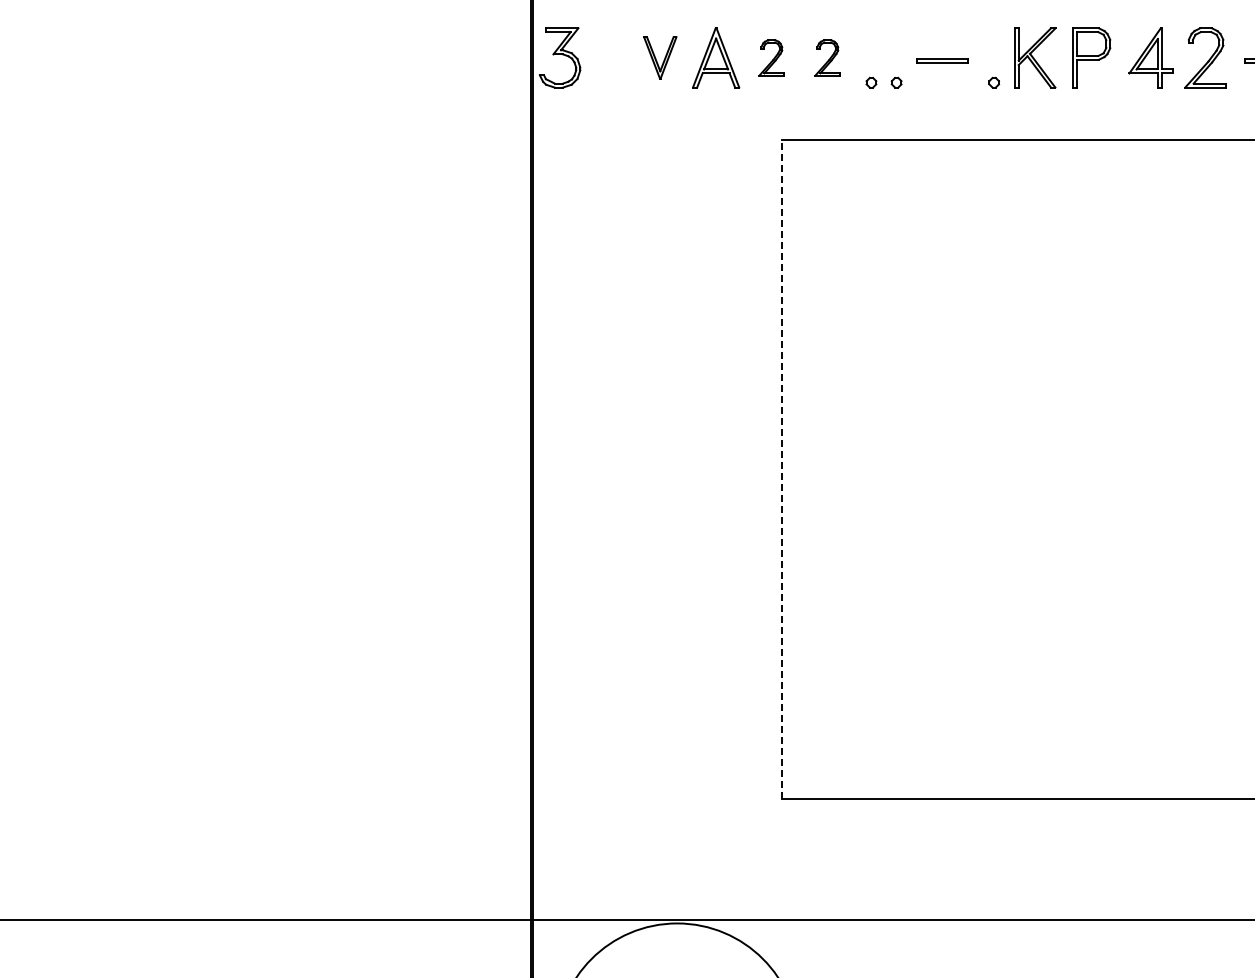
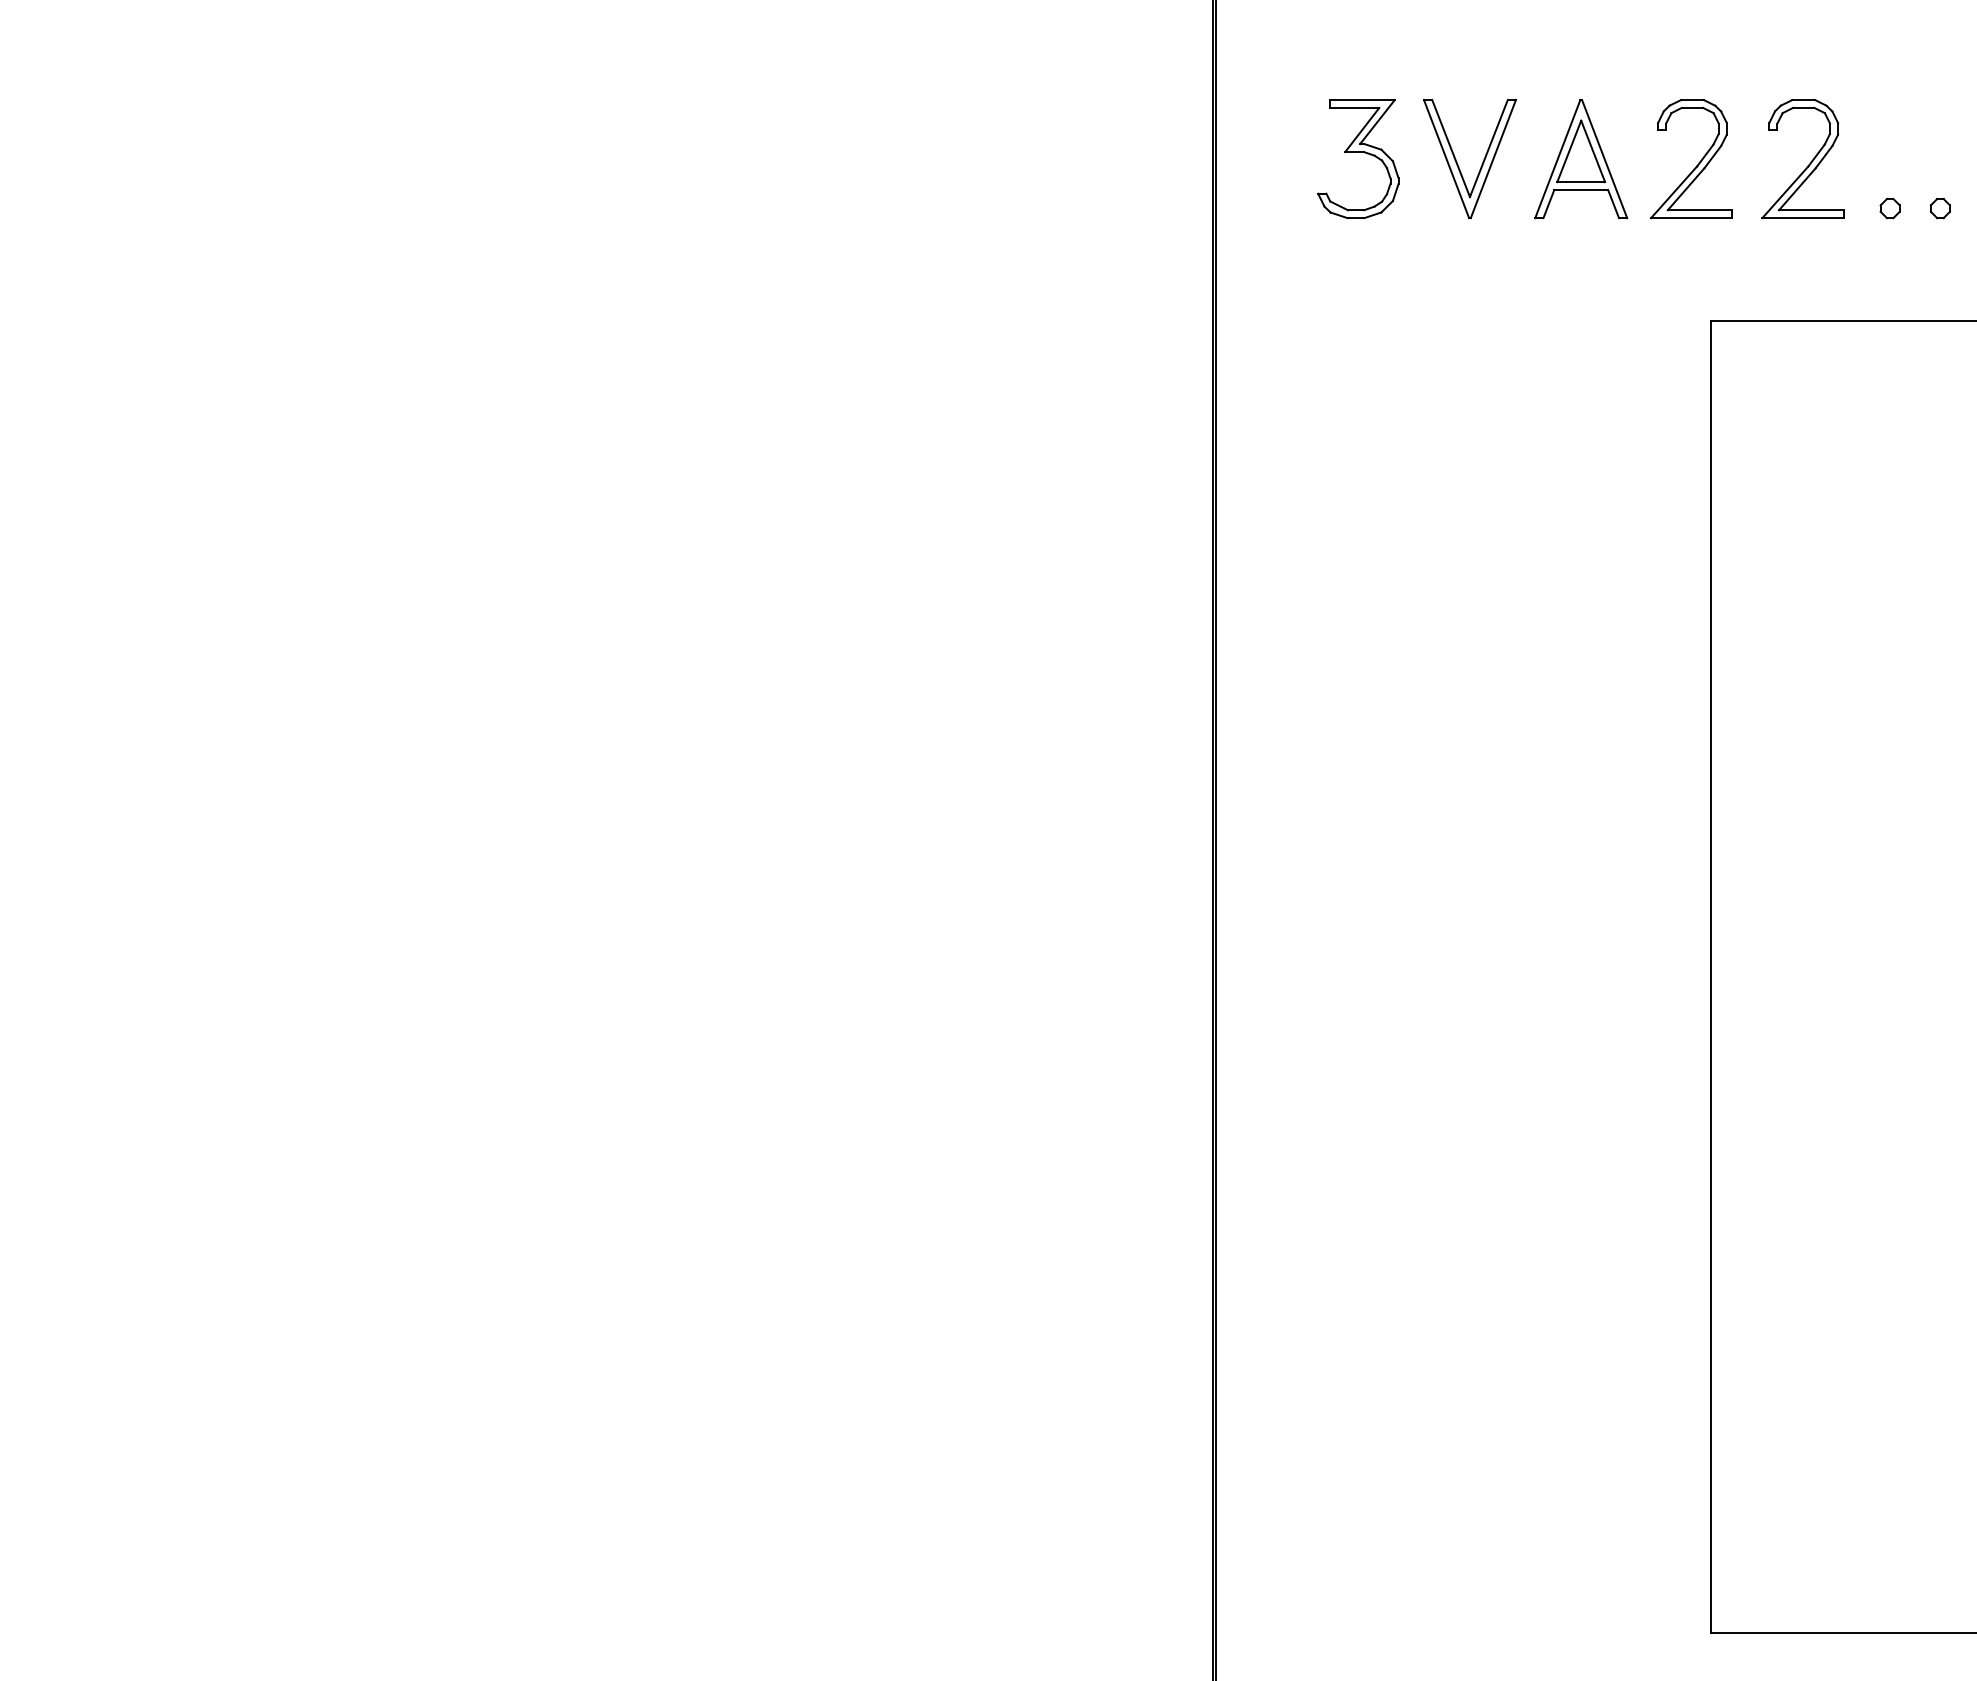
part: (560, 57) -> (1359, 158), moved
part: (660, 57) -> (1470, 158), size x1.43
part: (771, 57) -> (1691, 158), size x1.67
part: (827, 57) -> (1802, 158), size x1.67
line: (781, 469) -> (1711, 977), dashed -> solid

